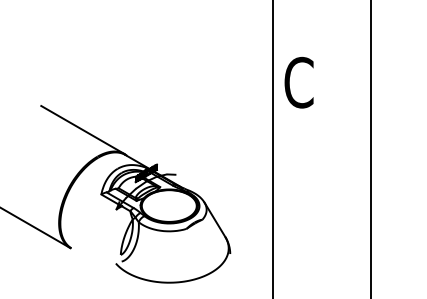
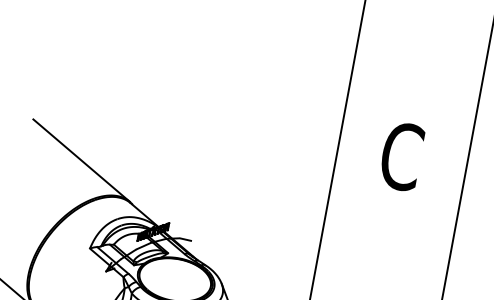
text: (298, 82) -> (400, 156), moved

